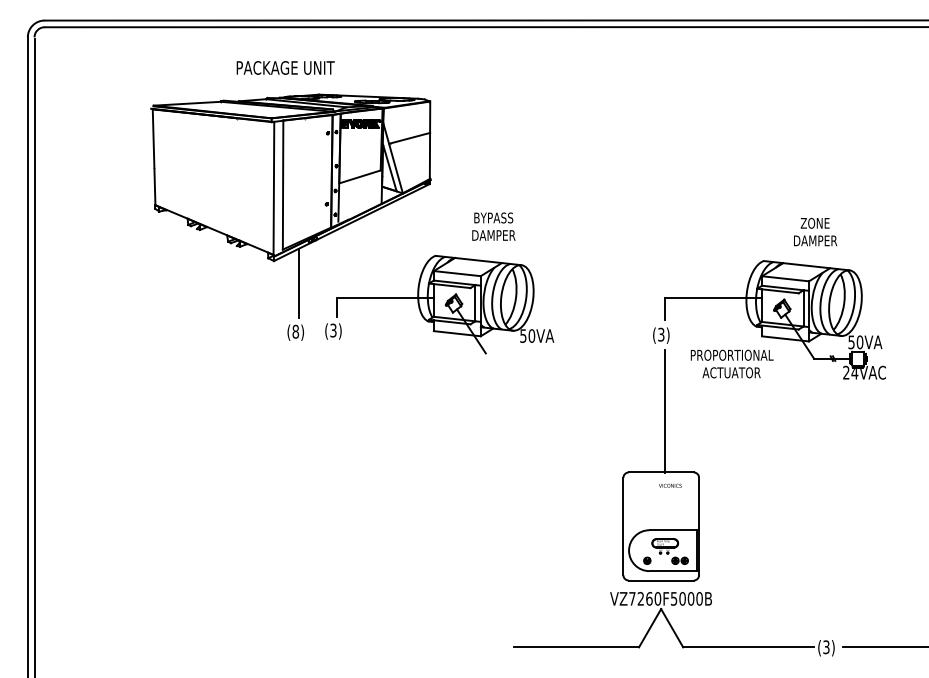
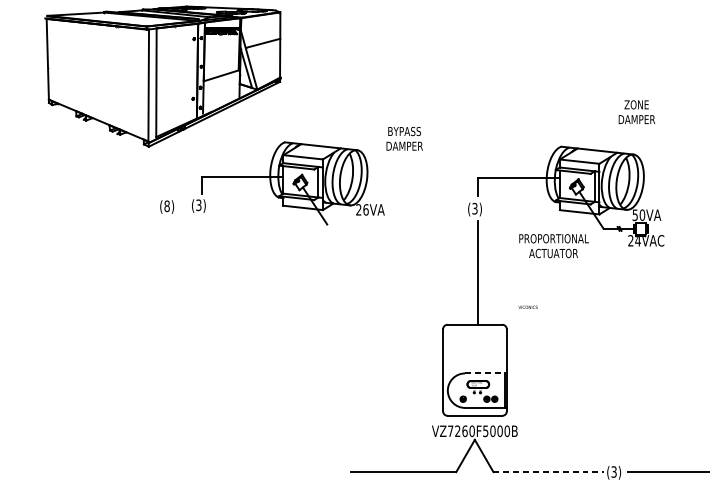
text: (493, 226) -> (404, 138), moved
text: (815, 231) -> (636, 111), moved
line: (299, 283) -> (170, 165), removed
text: (527, 335) -> (362, 209), 50VA -> 26VA
text: (731, 363) -> (553, 245), moved
text: (670, 485) -> (528, 307), moved
line: (674, 530) -> (486, 373), solid -> dashed
line: (749, 647) -> (549, 472), solid -> dashed

